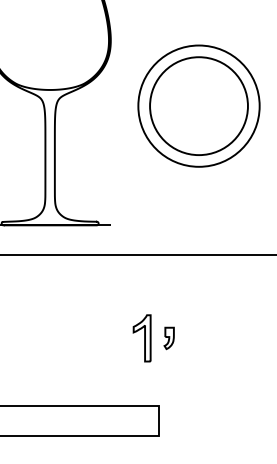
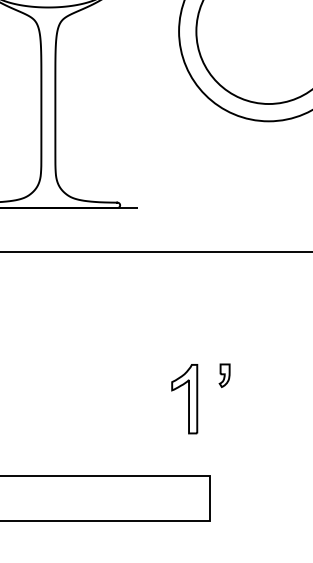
part: (141, 338) -> (183, 399), moved
part: (168, 338) -> (223, 375), size x0.71

